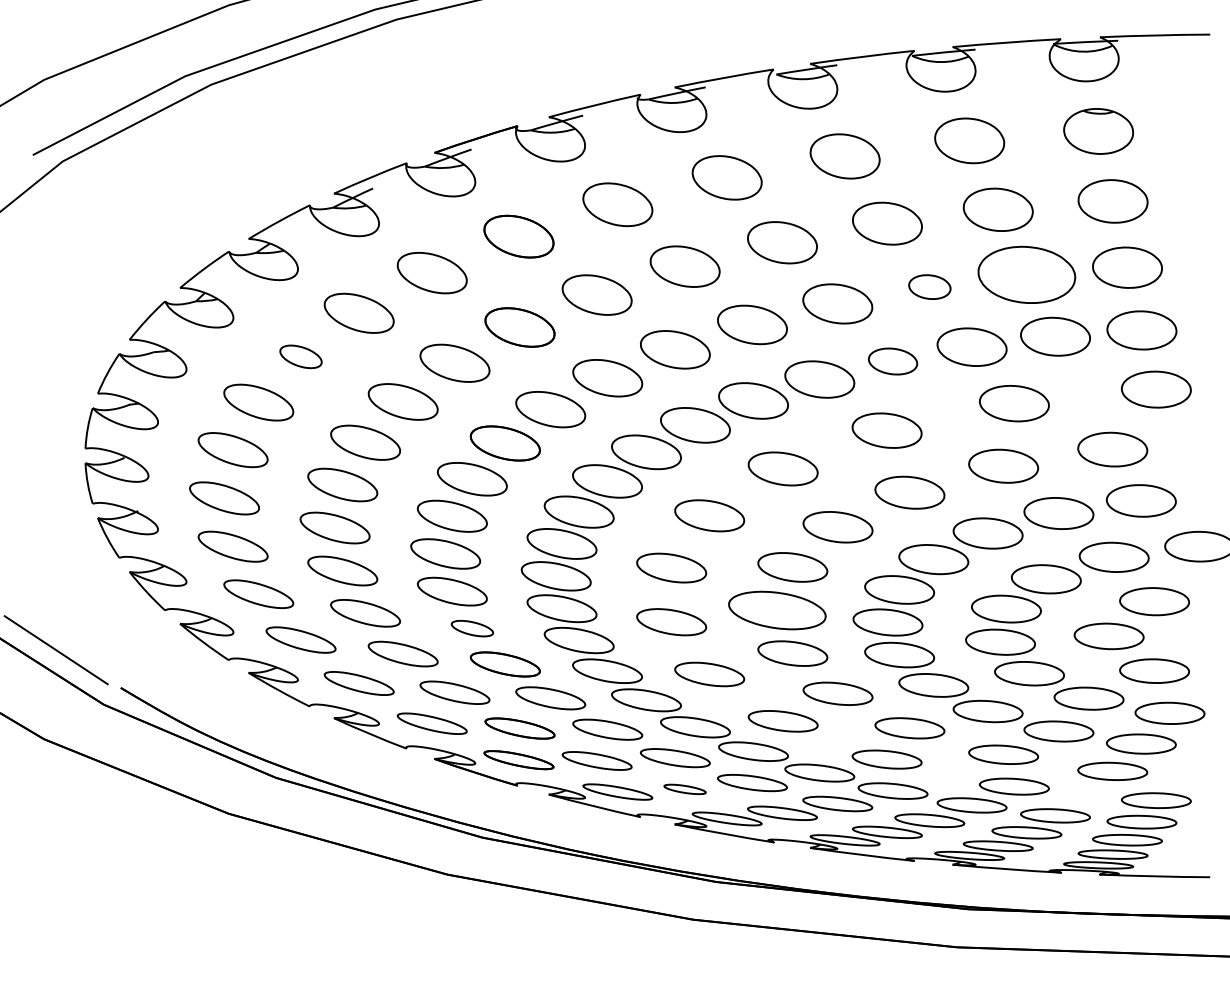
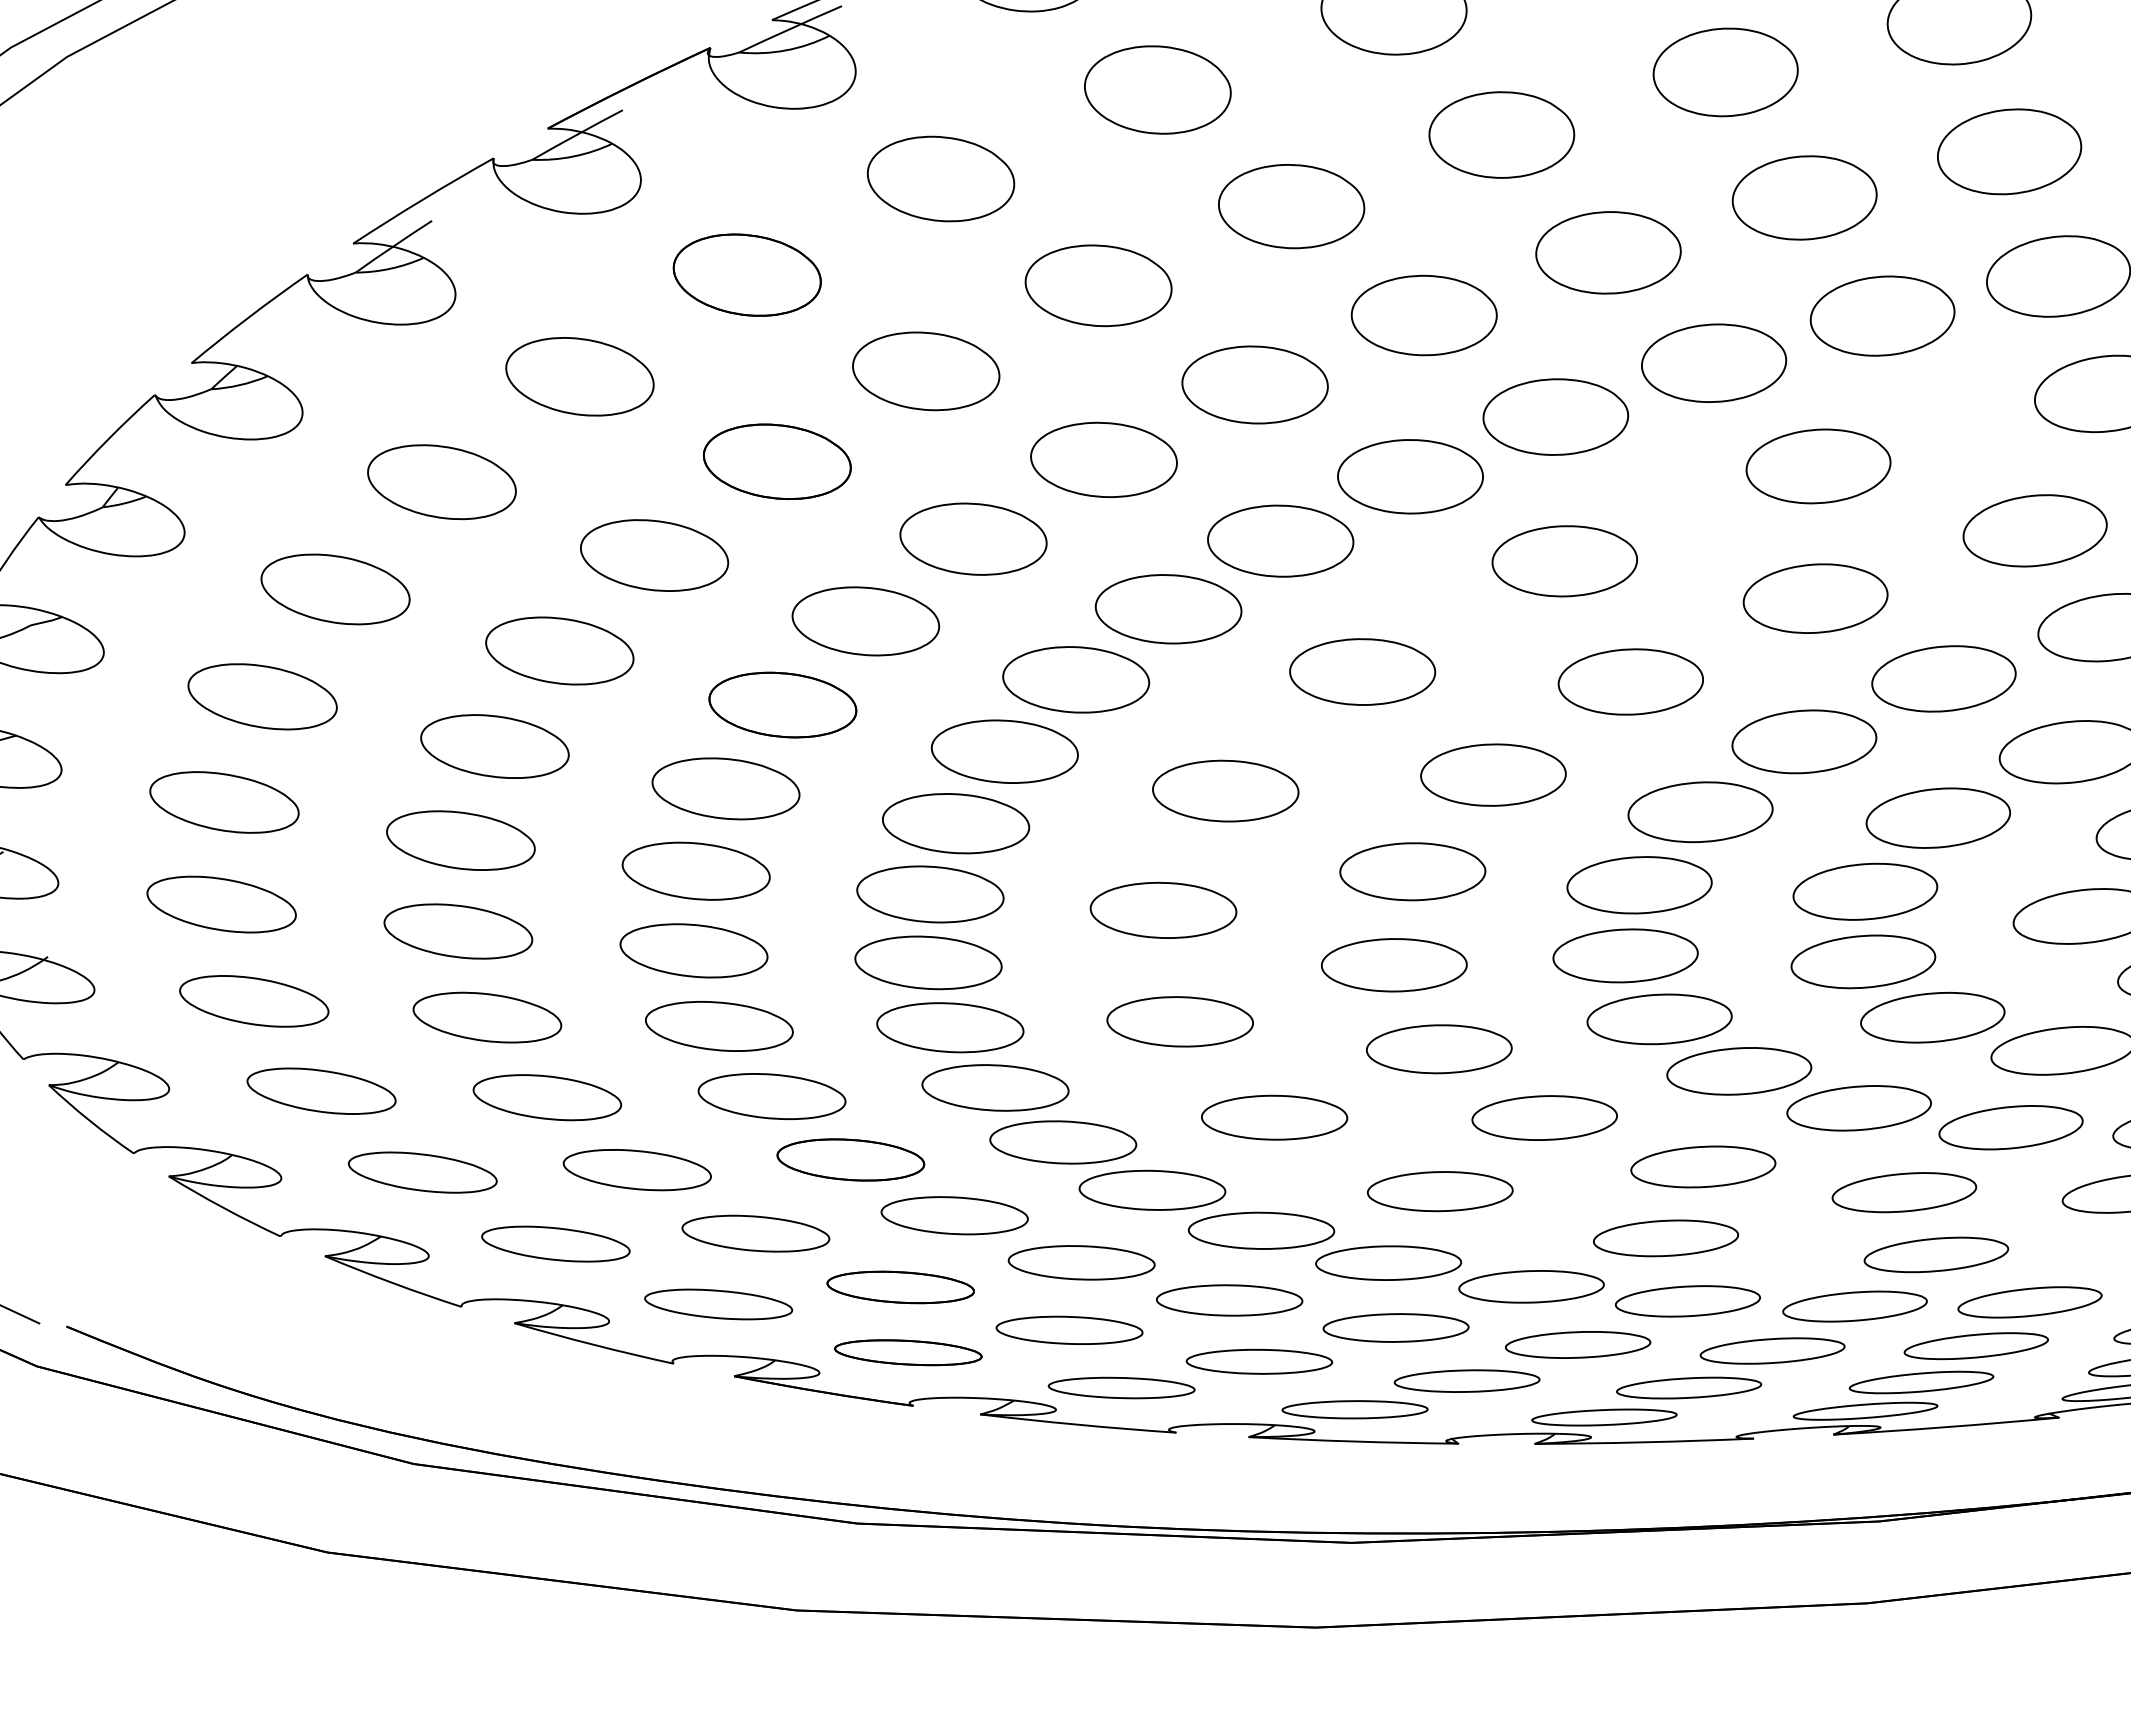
part: (1026, 275) -> (1804, 198), size x0.71
part: (929, 286) -> (1607, 251), size x1.67
part: (300, 356) -> (334, 589), size x1.67
part: (892, 361) -> (1554, 417), size x1.43
part: (777, 610) -> (1394, 965), size x0.71
part: (472, 628) -> (772, 1096), size x1.67
part: (684, 789) -> (1258, 1362), size x1.67

